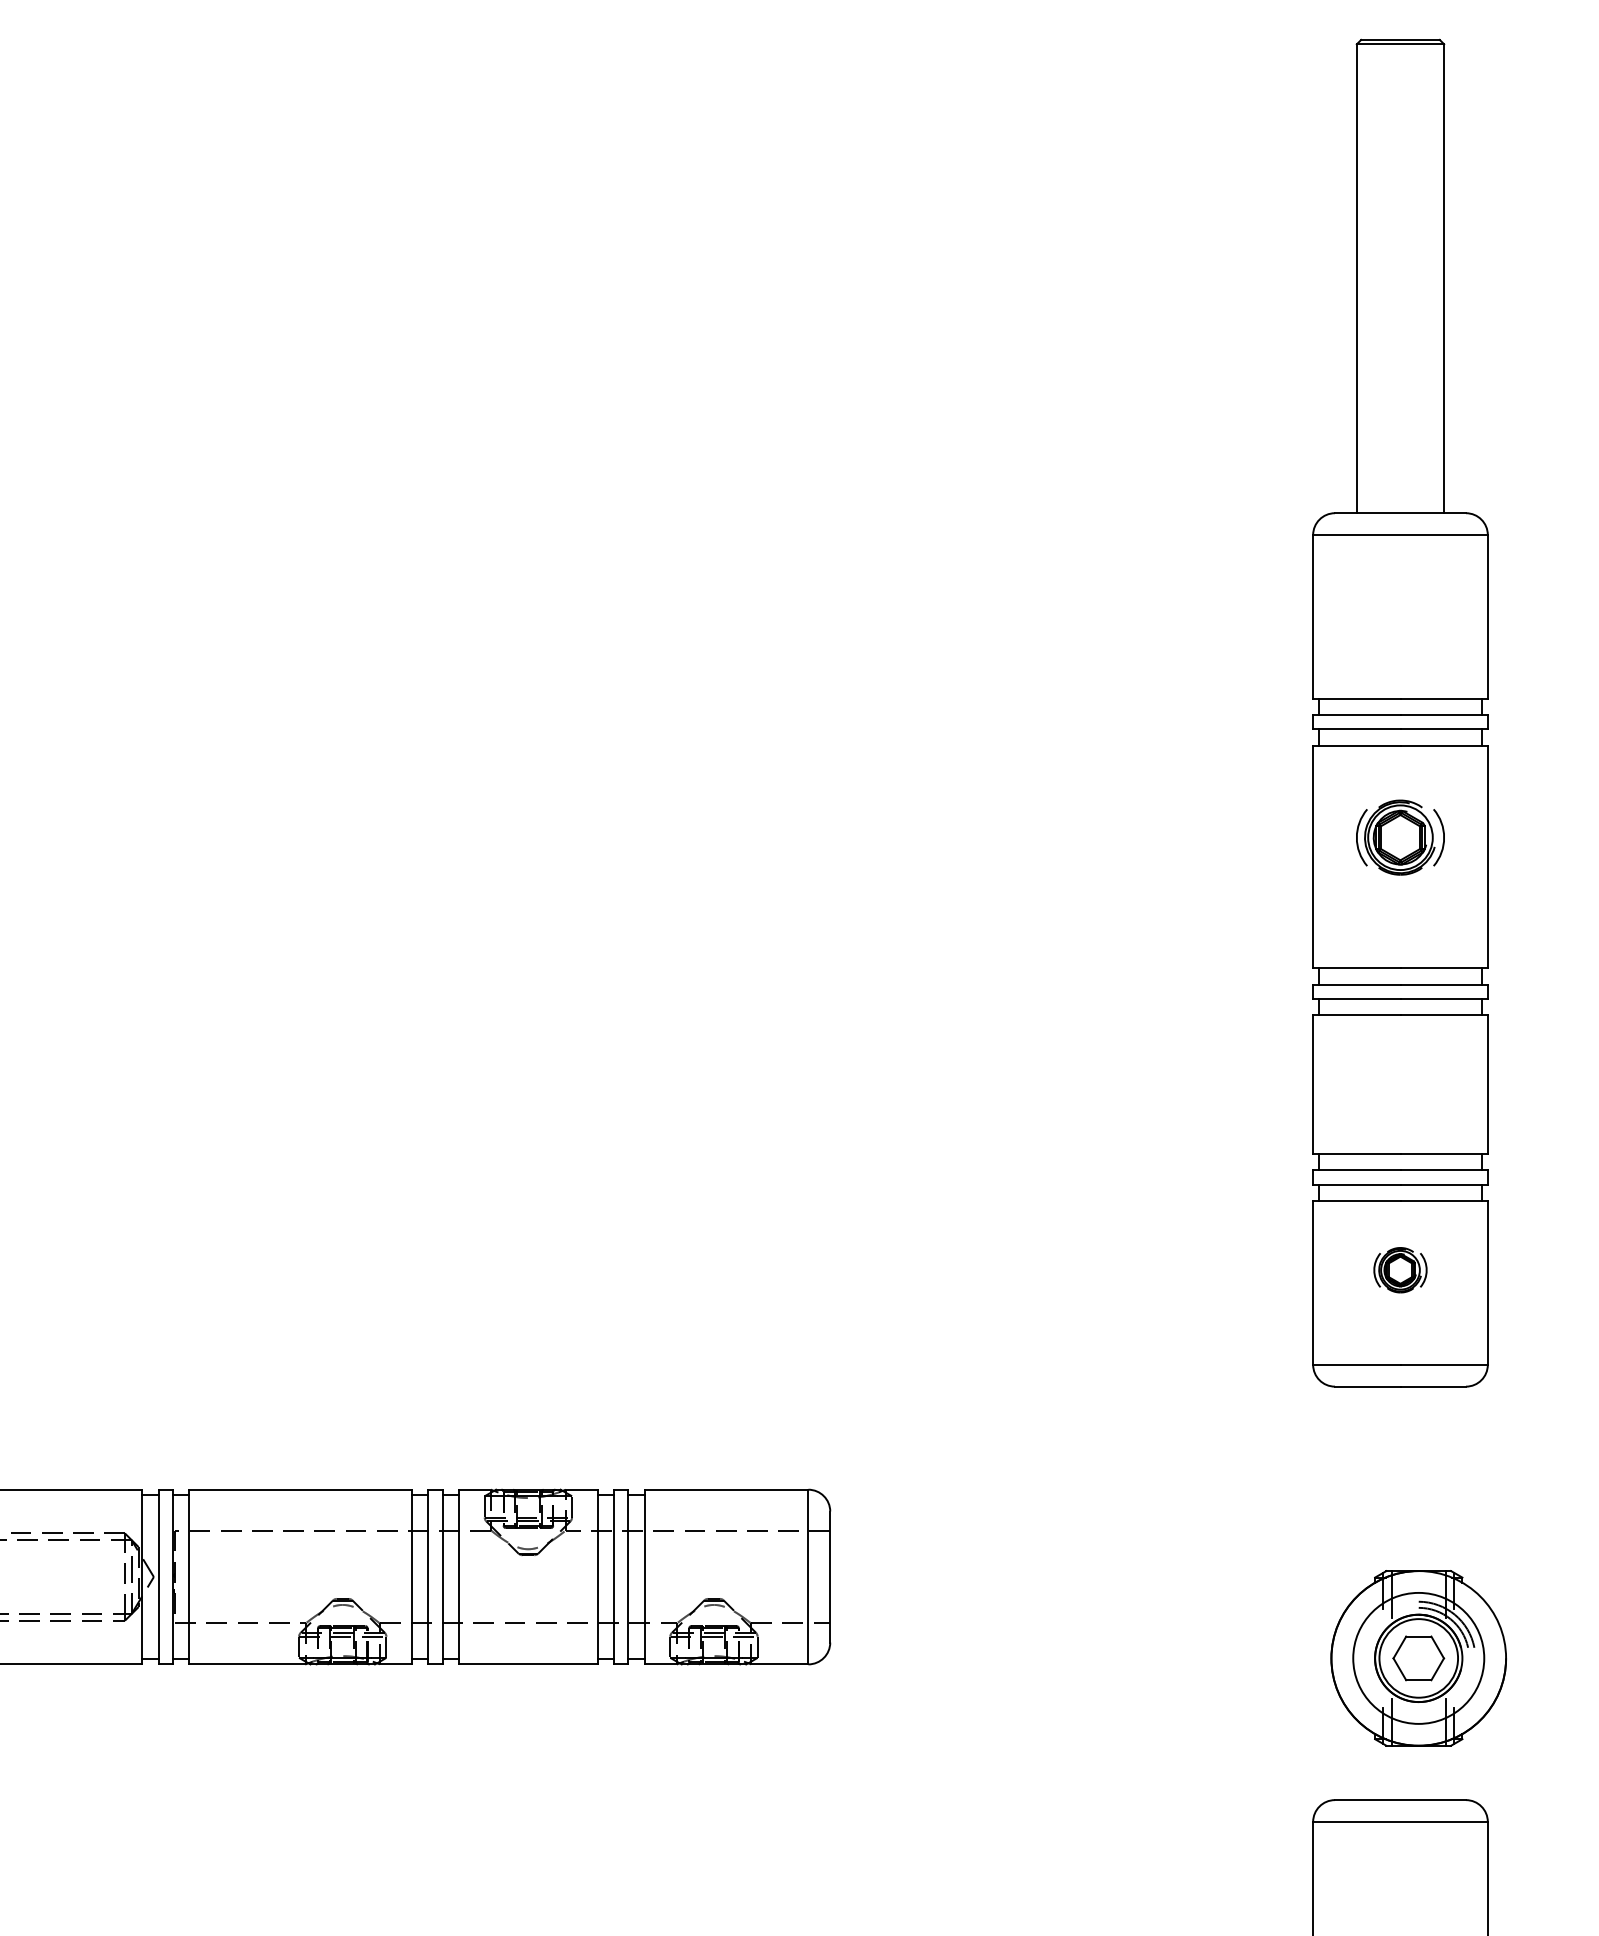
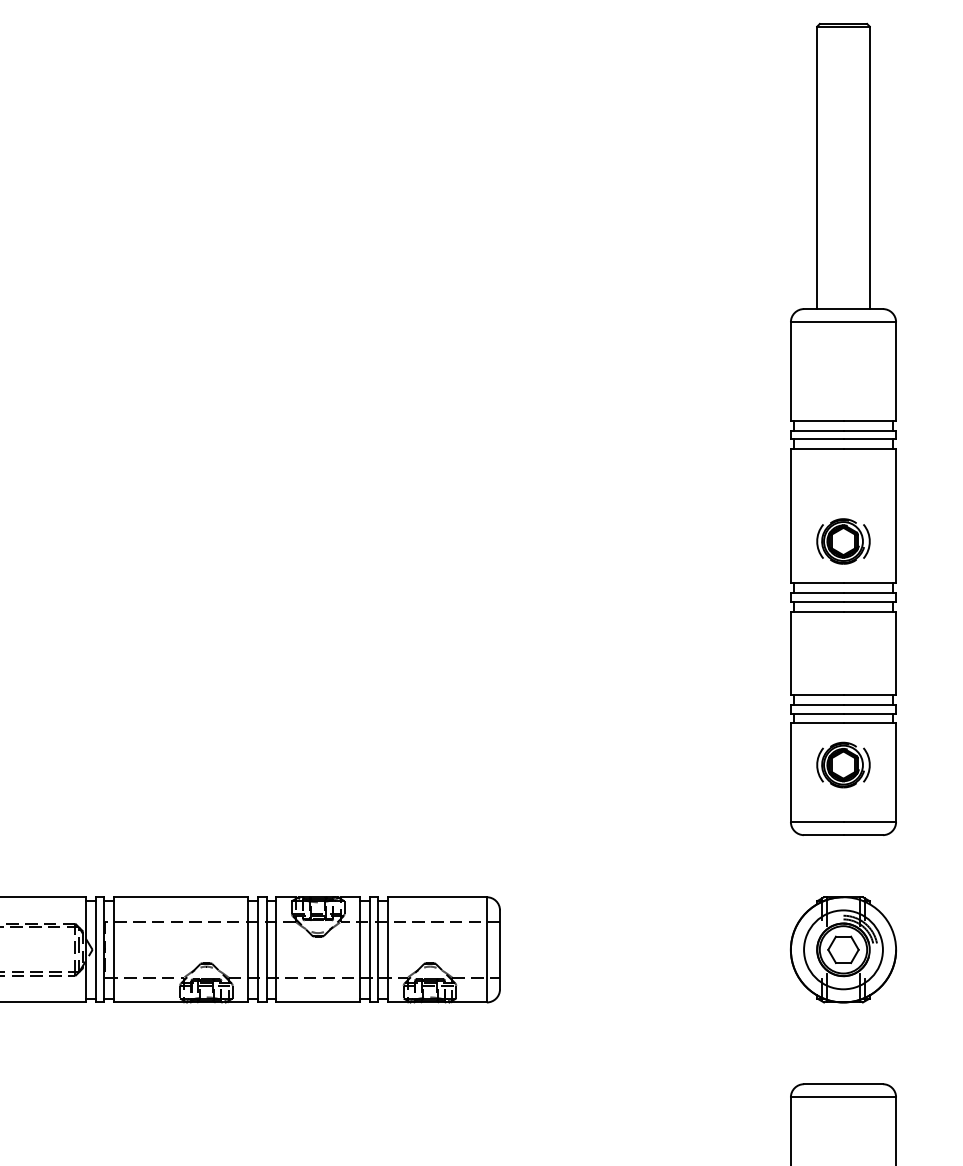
part: (1400, 837) -> (843, 541), moved
part: (1400, 1269) -> (843, 764), size x1.67
part: (1418, 1657) -> (843, 949), moved

